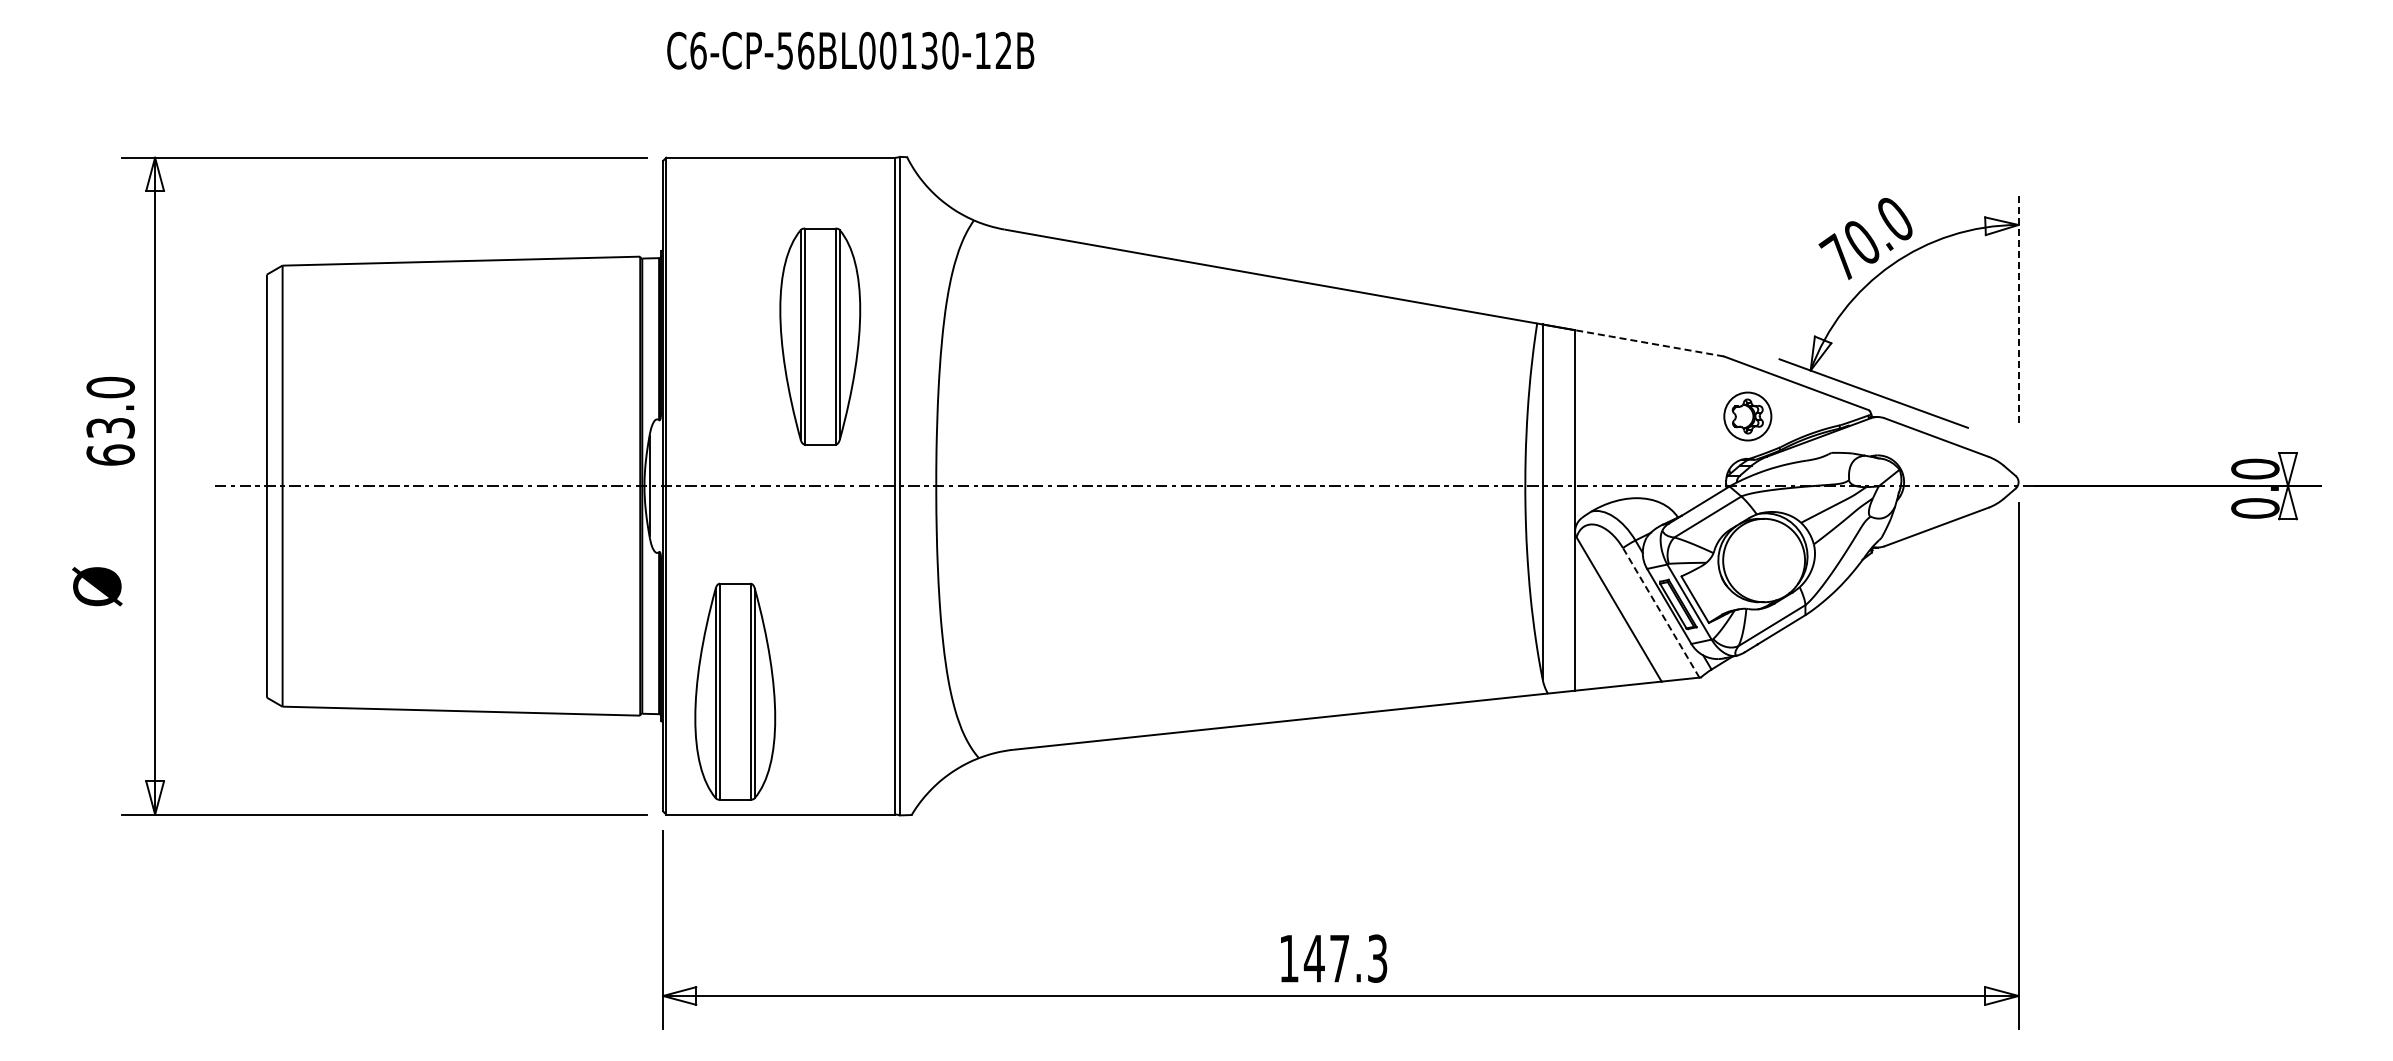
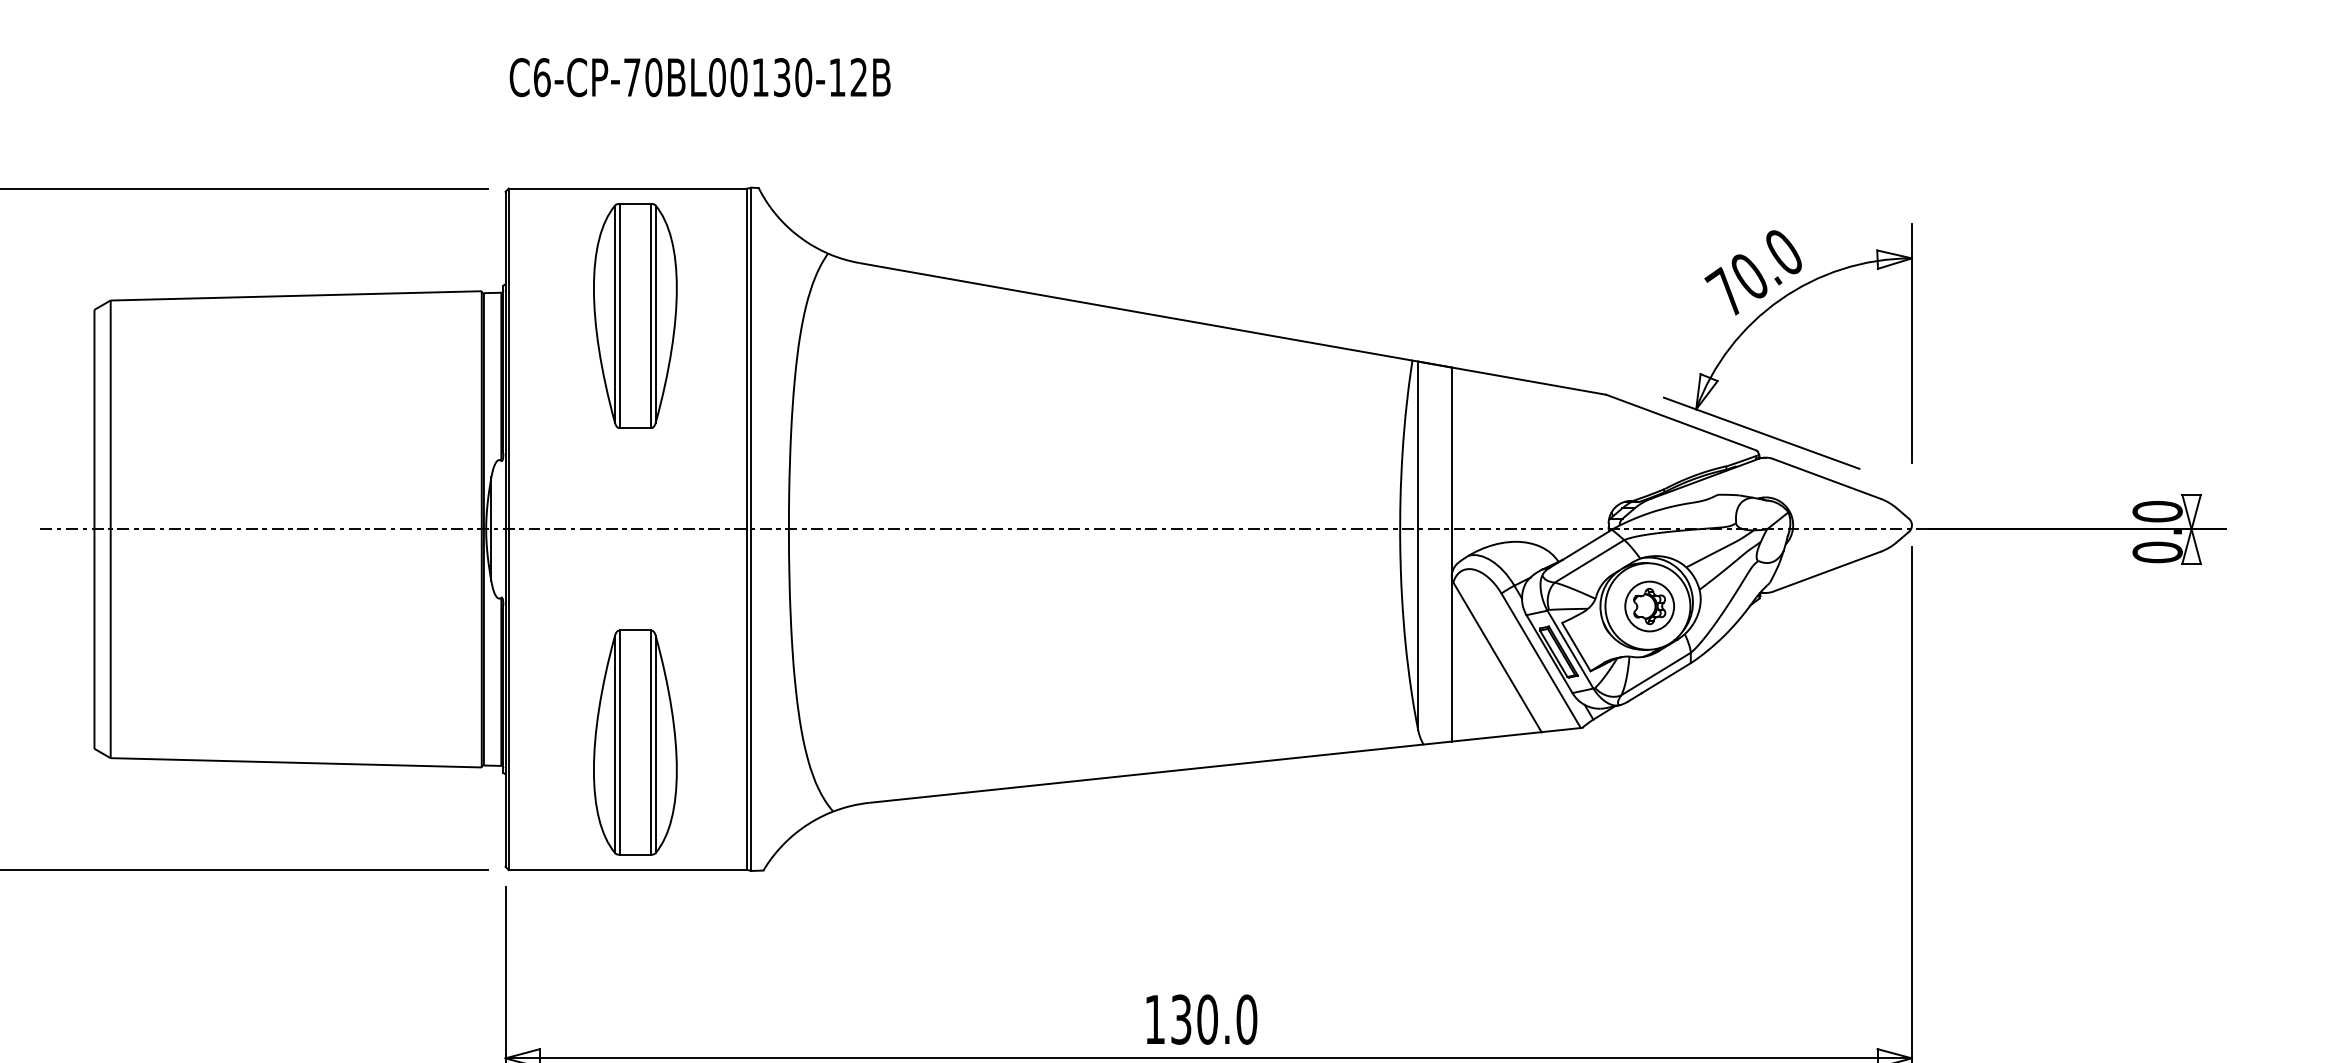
text: (795, 50) -> (642, 77), C6-CP-56BL00130-12B -> C6-CP-70BL00130-12B
line: (2018, 306) -> (1911, 342), dashed -> solid
part: (820, 336) -> (635, 315), moved
line: (1649, 343) -> (1528, 381), dashed -> solid
part: (1747, 416) -> (1649, 606), moved
line: (1660, 612) -> (1540, 660), dashed -> solid
part: (735, 691) -> (635, 742), moved
text: (1345, 958) -> (1213, 1019), 147.3 -> 130.0

